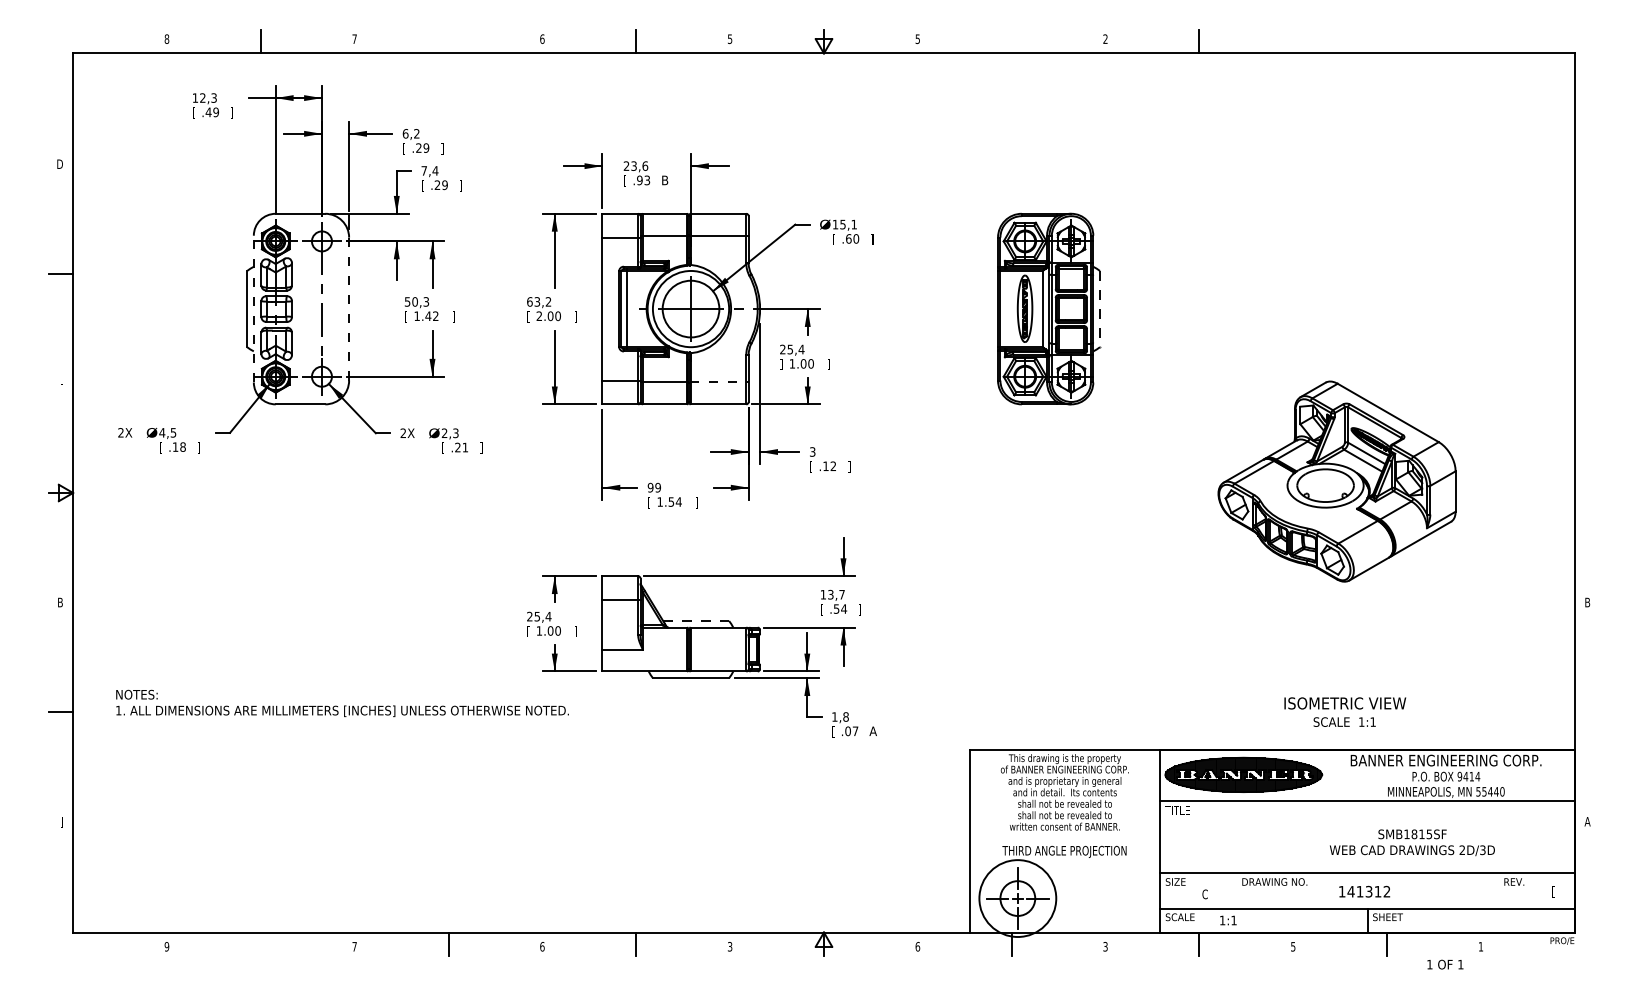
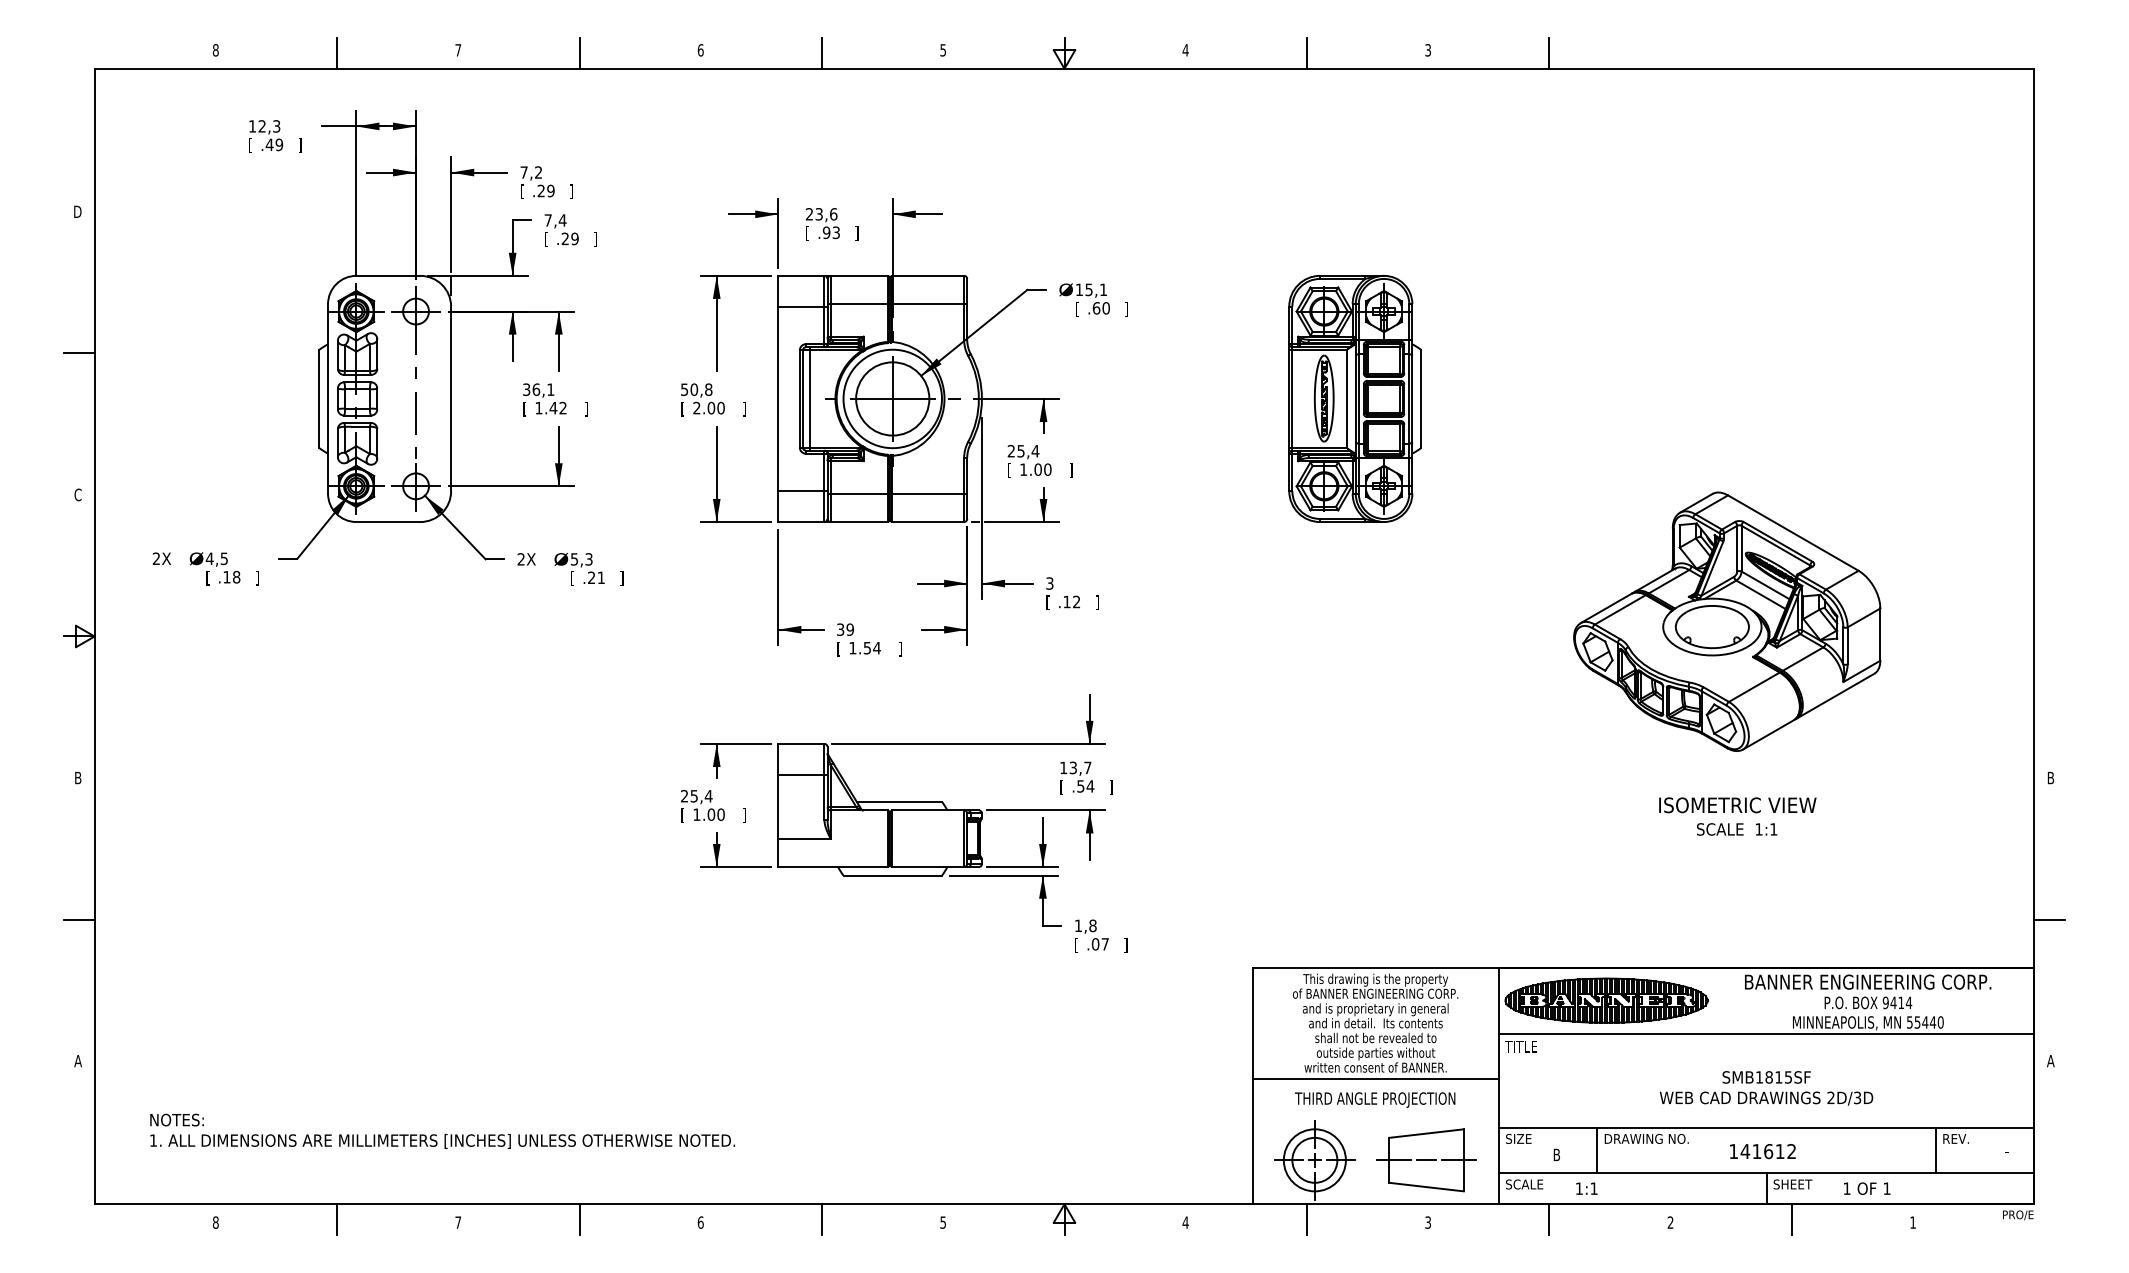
text: (917, 39) -> (1185, 50), 5 -> 4
text: (1105, 39) -> (1427, 50), 2 -> 3
line: (448, 41) -> (579, 53), added
line: (1011, 41) -> (1306, 53), added
text: (405, 133) -> (523, 172), 6,2 -> 7,2
text: (665, 180) -> (859, 233), B -> ]
text: (416, 301) -> (538, 389), 50,3 -> 36,1
text: (539, 301) -> (696, 389), 63,2 -> 50,8
line: (254, 308) -> (328, 398), dashed -> solid
line: (349, 308) -> (451, 398), dashed -> solid
line: (1099, 309) -> (1420, 399), dashed -> solid
text: (781, 364) -> (1009, 470), ] -> [
line: (719, 382) -> (929, 493), dashed -> solid
text: (59, 383) -> (77, 494), - -> C
text: (444, 433) -> (574, 559), 2,3 -> 5,3
text: (650, 487) -> (840, 629), 99 -> 39
line: (696, 620) -> (899, 801), dashed -> solid
text: (342, 702) -> (442, 1130), moved
text: (1345, 712) -> (1737, 816), moved
line: (1586, 712) -> (2049, 919), added
text: (872, 732) -> (1127, 945), A -> ]
text: (1064, 815) -> (1375, 1053), shall not be revealed to -> outside parties without
text: (59, 822) -> (77, 1061), ] -> A
line: (1064, 835) -> (1375, 1078), added
text: (1412, 842) -> (1766, 1088), moved
line: (1236, 890) -> (1597, 1150), added
line: (1498, 890) -> (1935, 1150), added
text: (1369, 891) -> (1768, 1151), 141312 -> 141612
text: (1553, 892) -> (2006, 1152), [ -> -
text: (1204, 894) -> (1556, 1154), C -> B
circle: (1017, 898) -> (1314, 1160), size x0.62
part: (1104, 898) -> (1426, 1160), added
line: (261, 944) -> (337, 1219), added
text: (730, 945) -> (943, 1221), 3 -> 5
text: (166, 946) -> (215, 1222), 9 -> 8
text: (917, 946) -> (1185, 1222), 6 -> 4
text: (1293, 946) -> (1670, 1222), 5 -> 2
text: (1445, 964) -> (1867, 1188), moved

